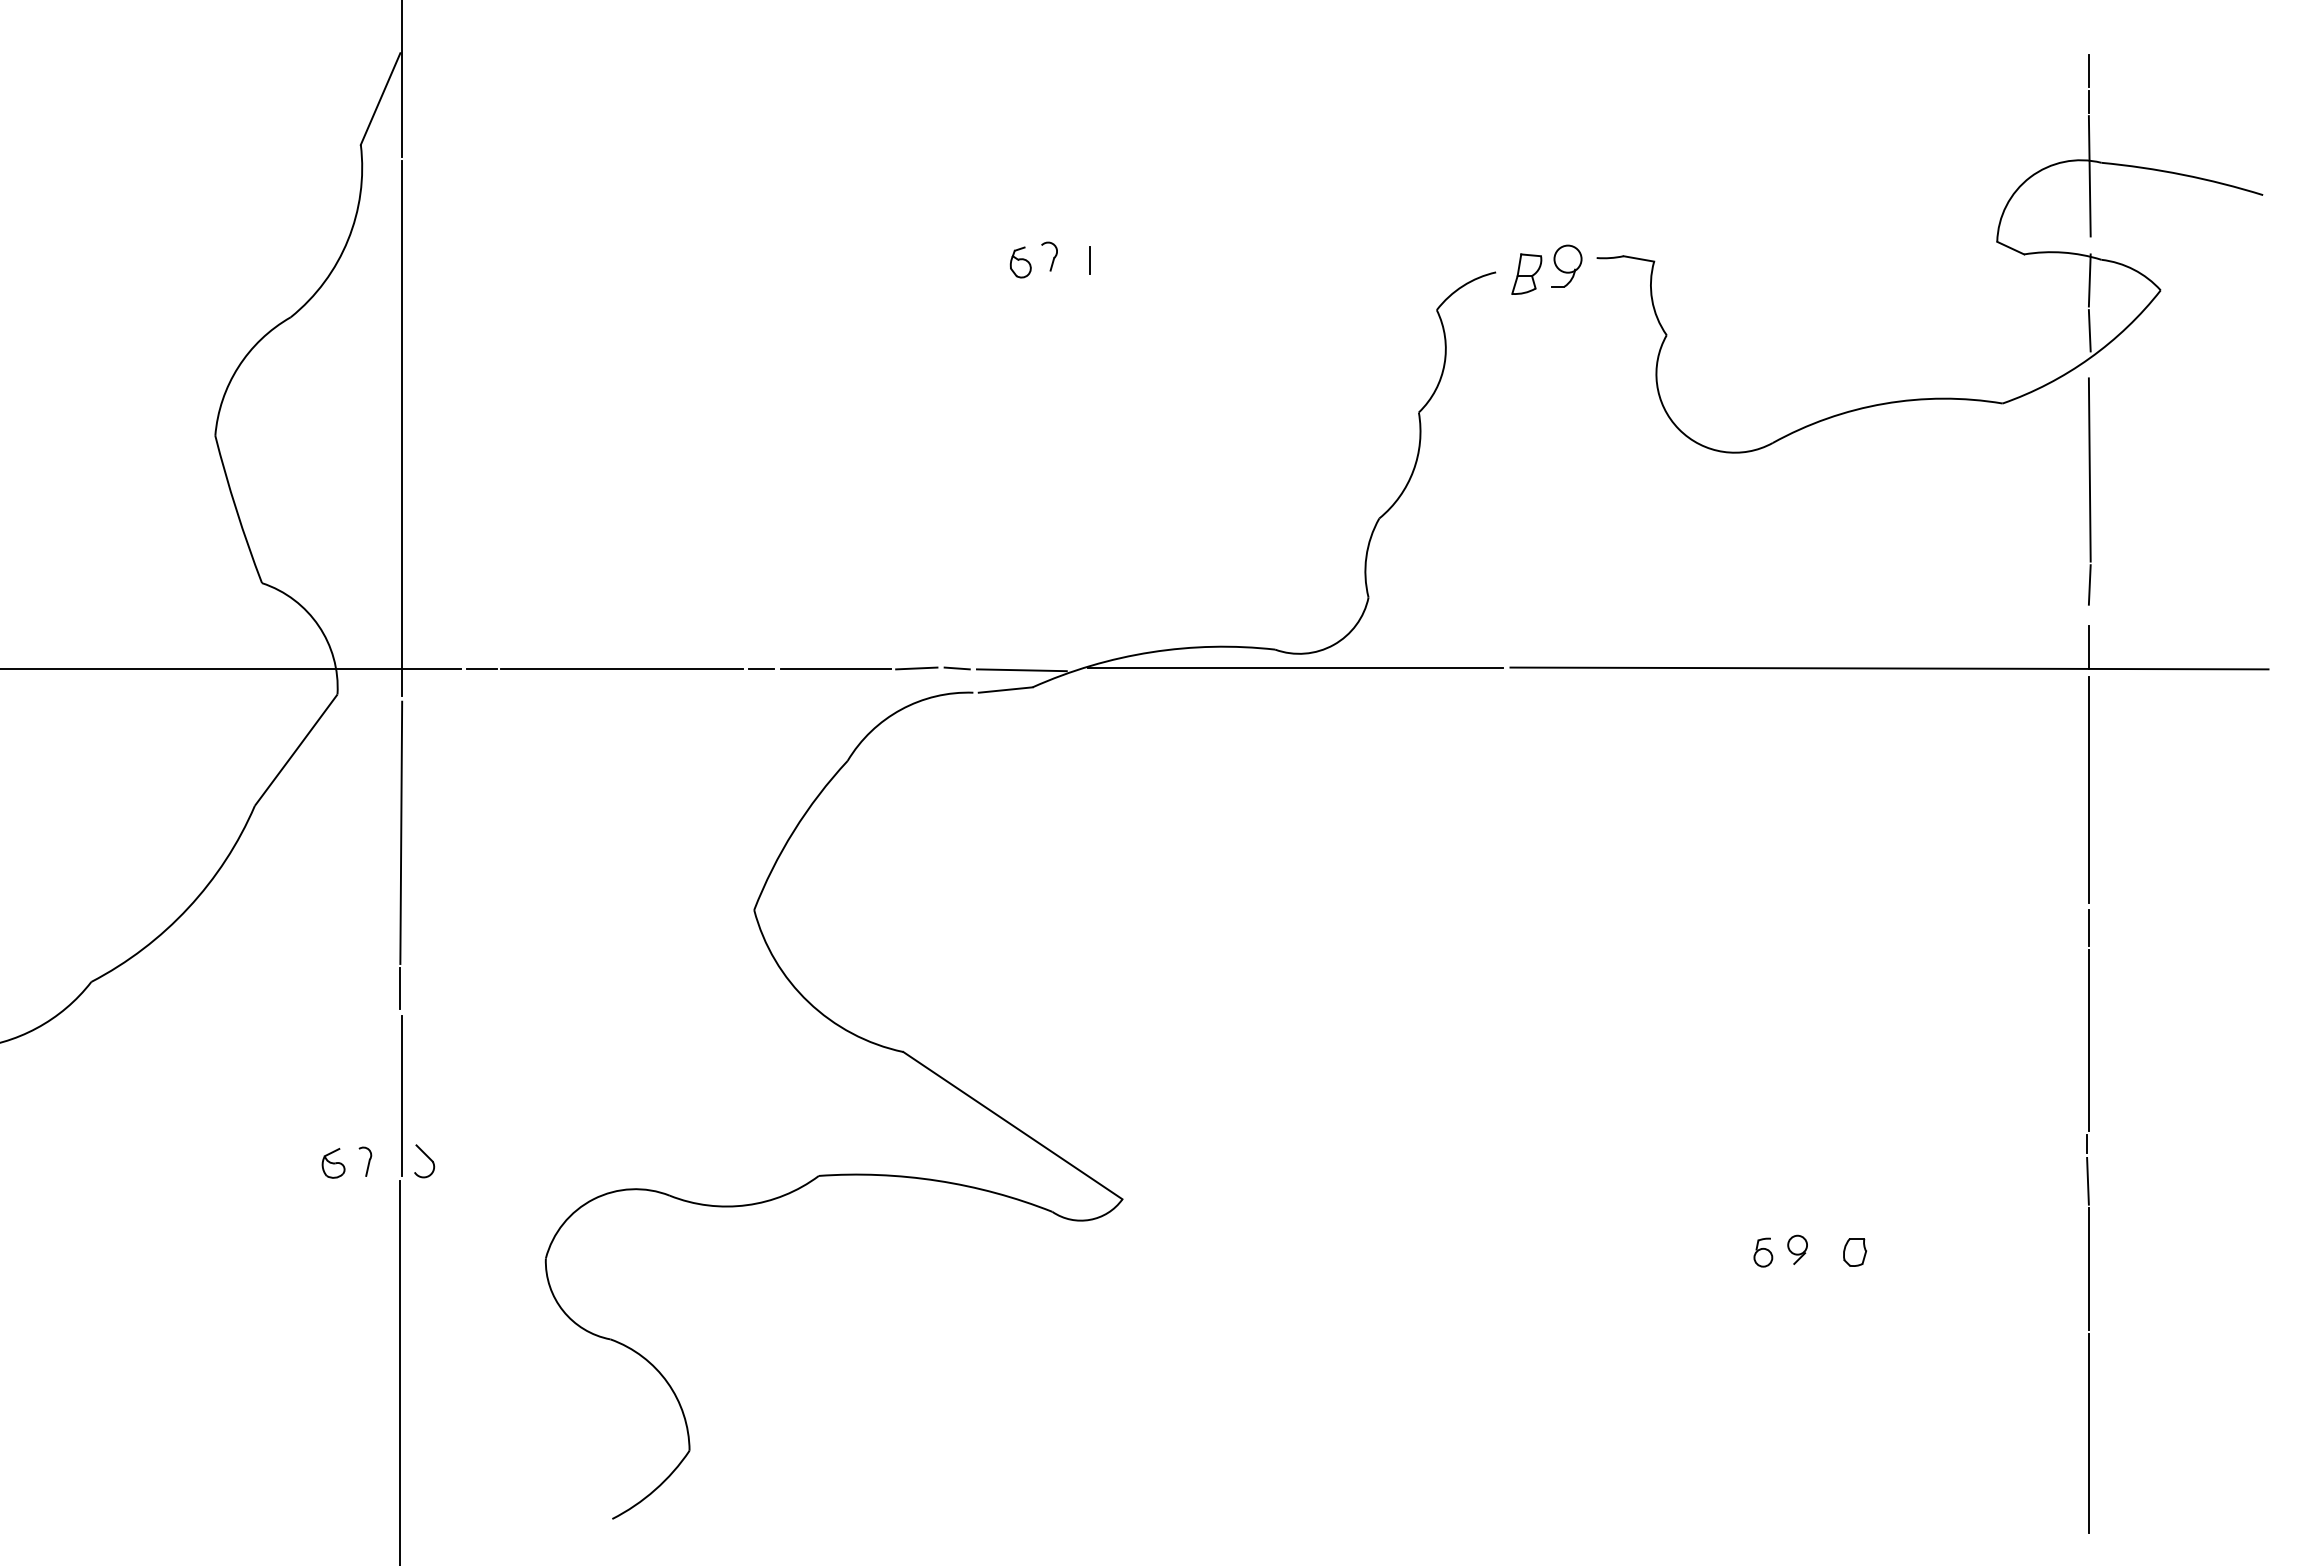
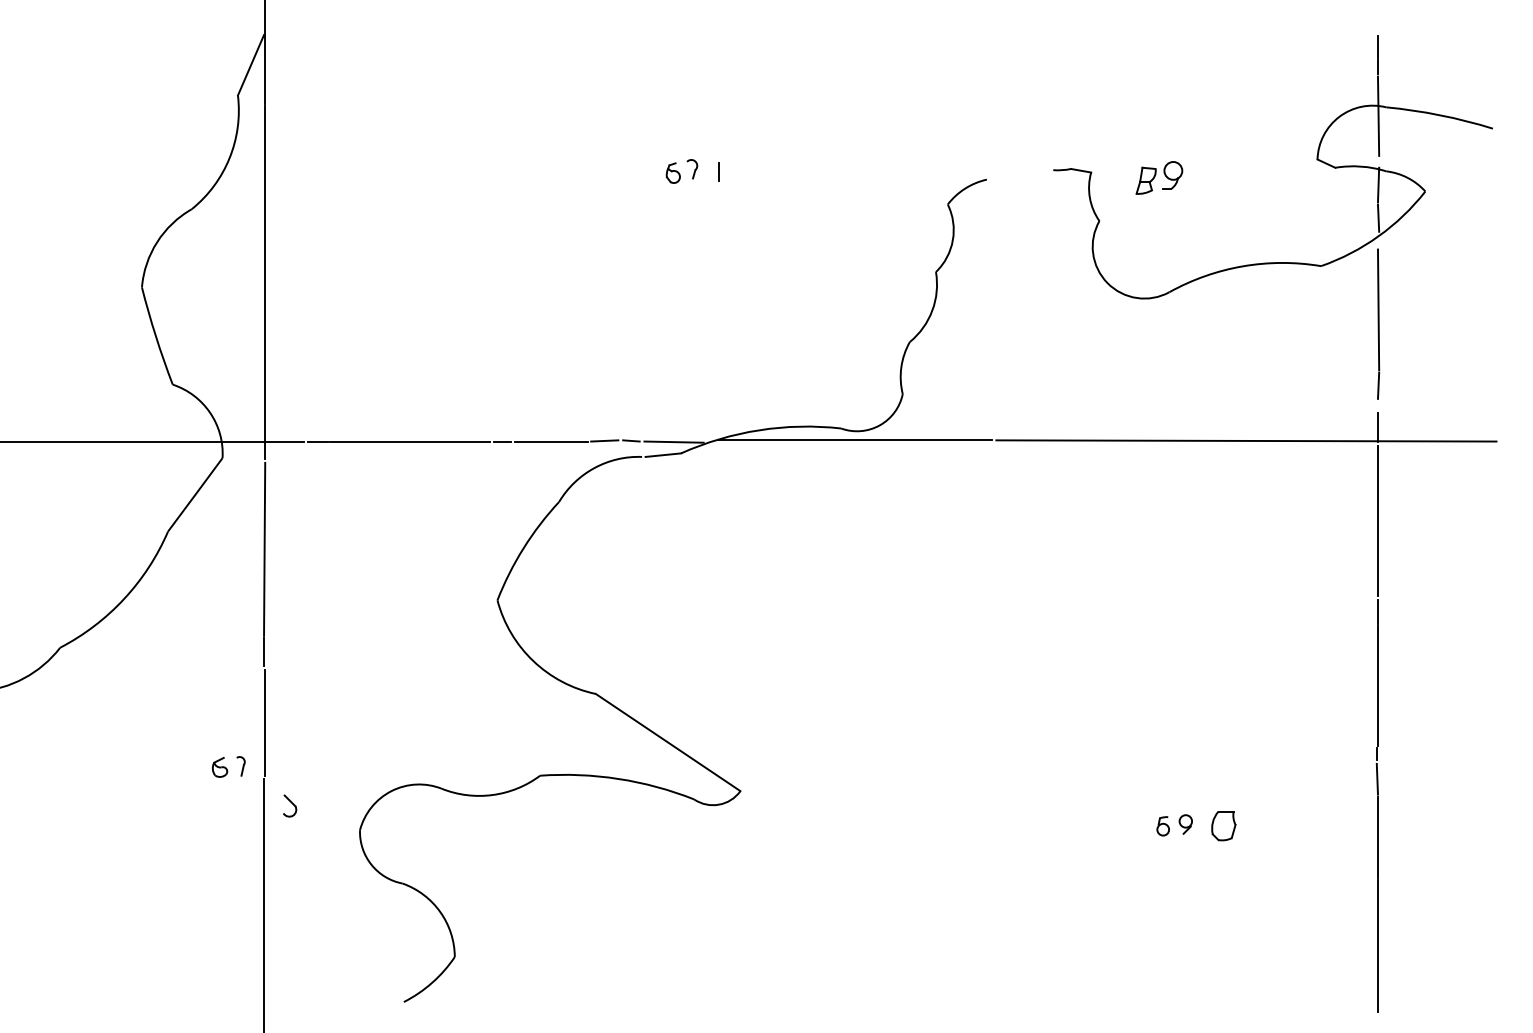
part: (1547, 269) -> (1159, 177), moved
part: (425, 1160) -> (290, 805), moved
part: (1854, 1252) -> (1223, 826), size x1.6

